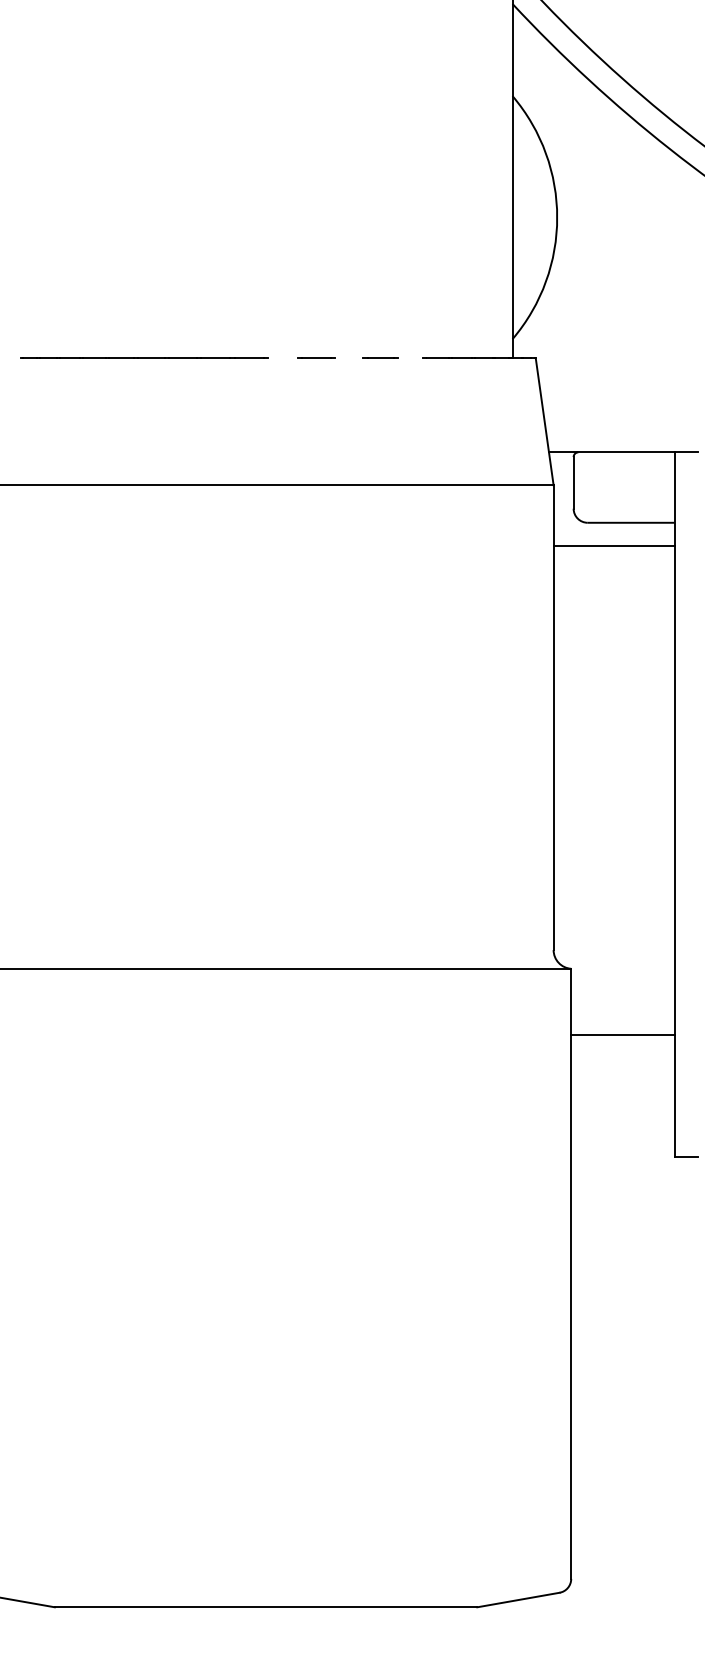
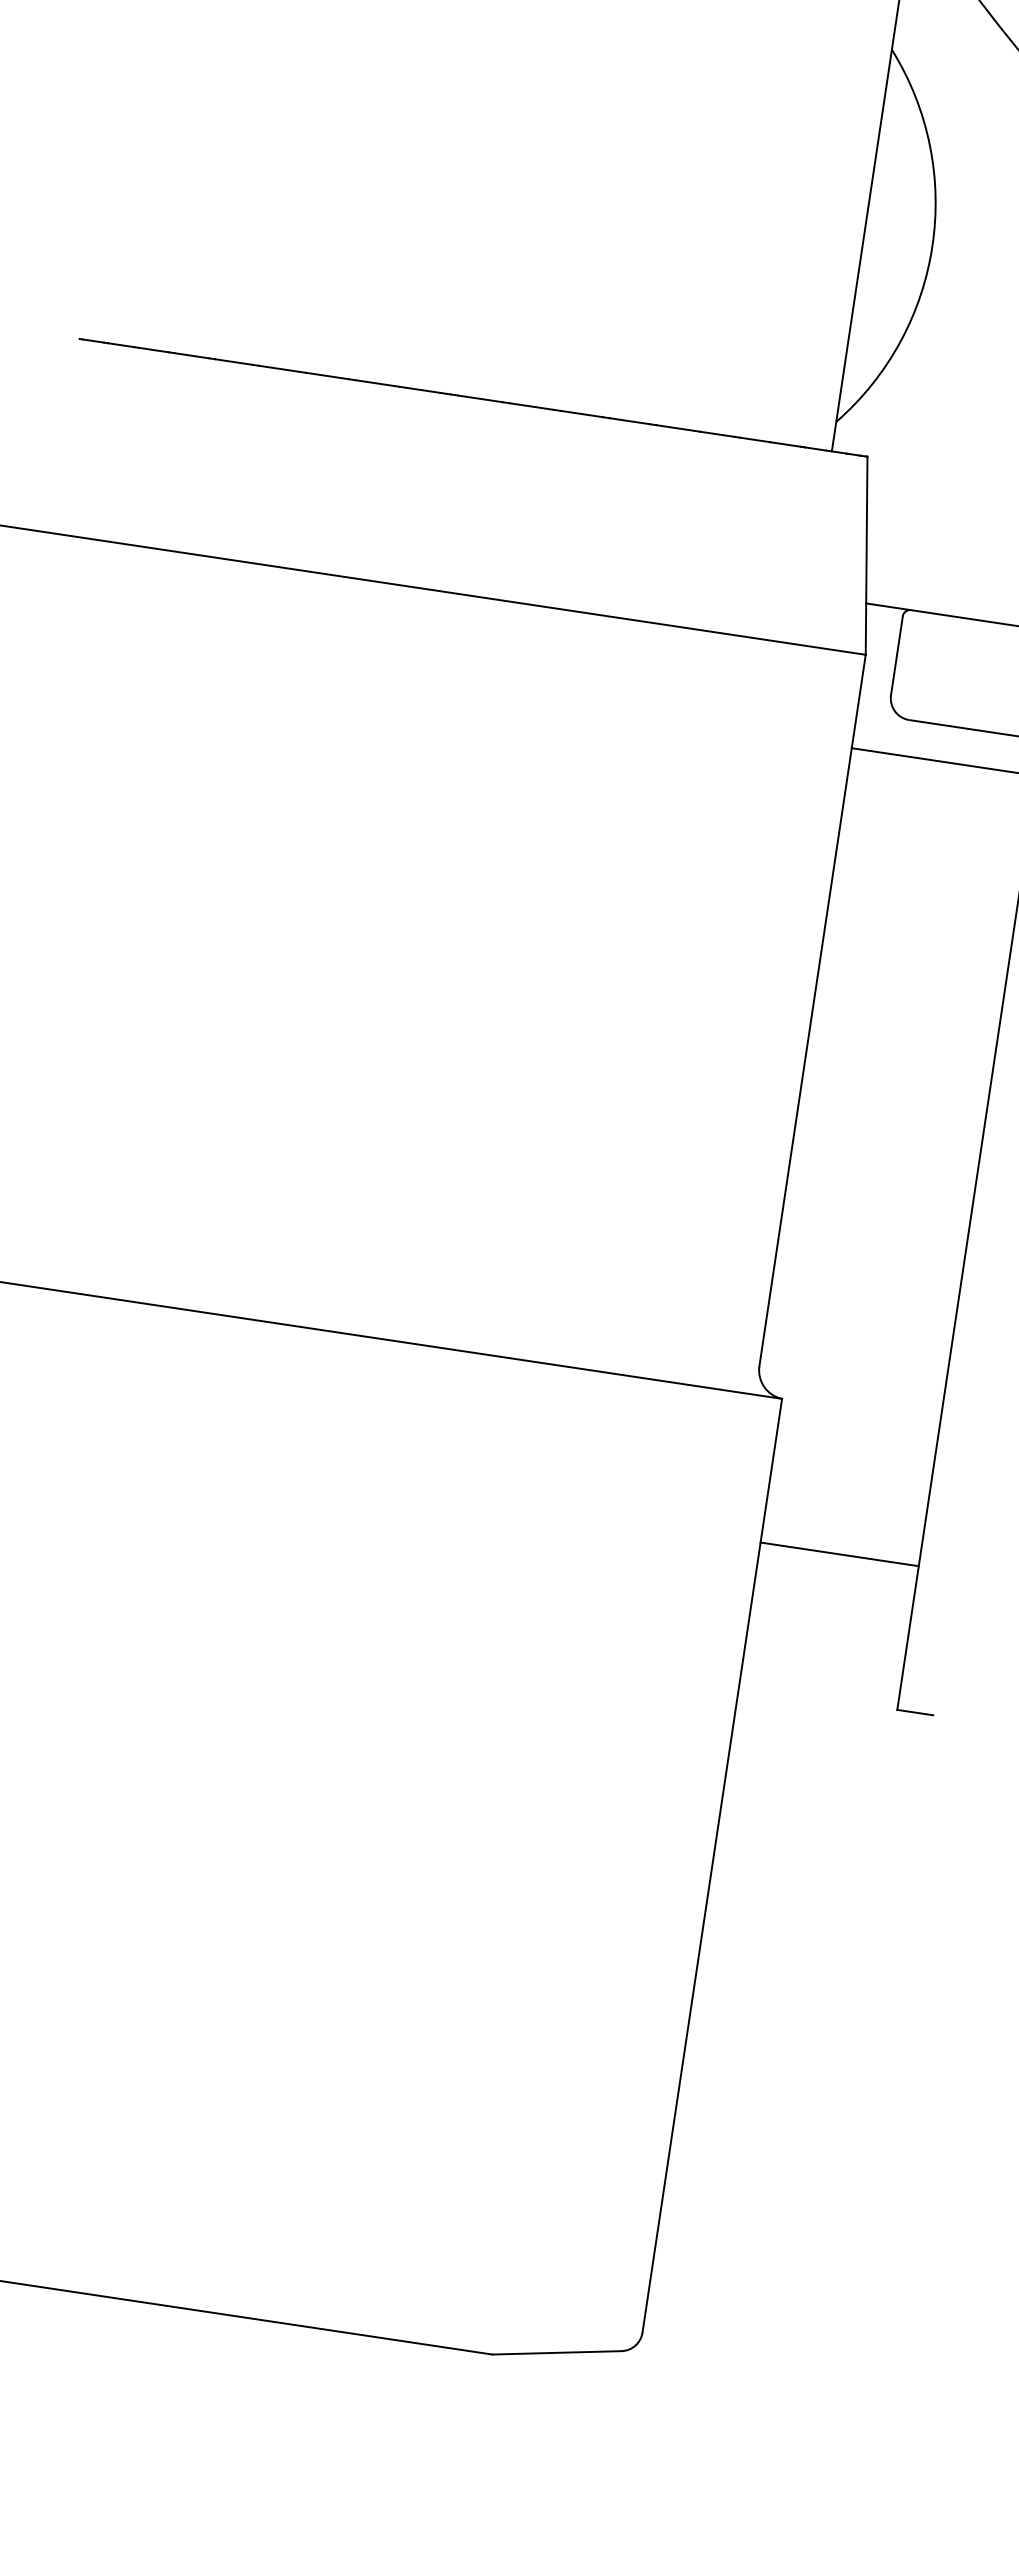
line: (282, 358) -> (479, 398), added
line: (349, 358) -> (582, 414), added
line: (410, 358) -> (675, 428), added
line: (622, 1034) -> (839, 1553), moved

